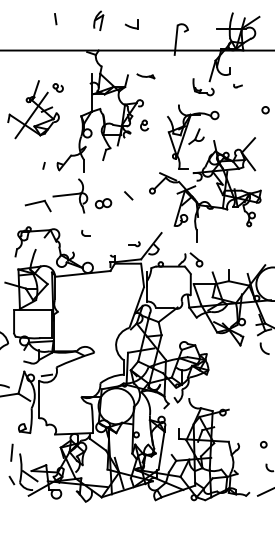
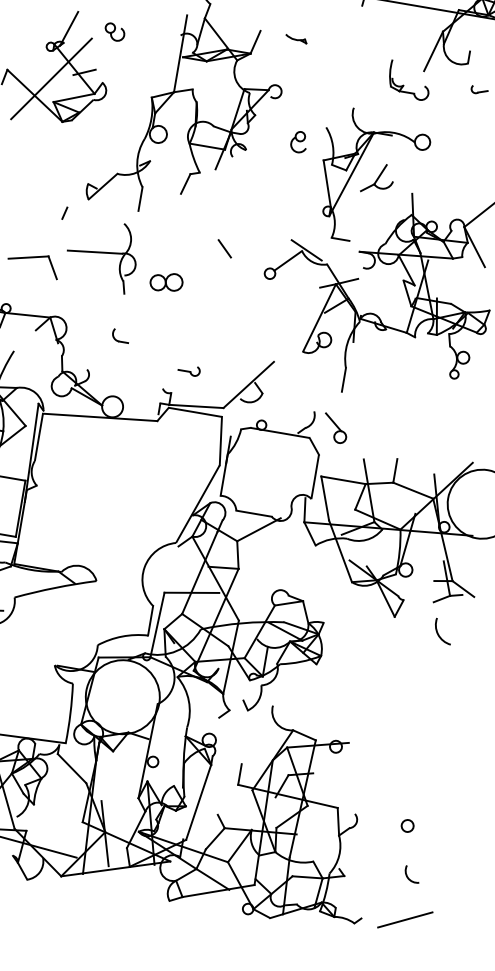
part: (145, 76) -> (295, 39), size x0.6
part: (144, 125) -> (298, 142), moved
line: (43, 165) -> (63, 212), moved
line: (128, 195) -> (224, 248), moved
part: (134, 244) -> (188, 371), moved

